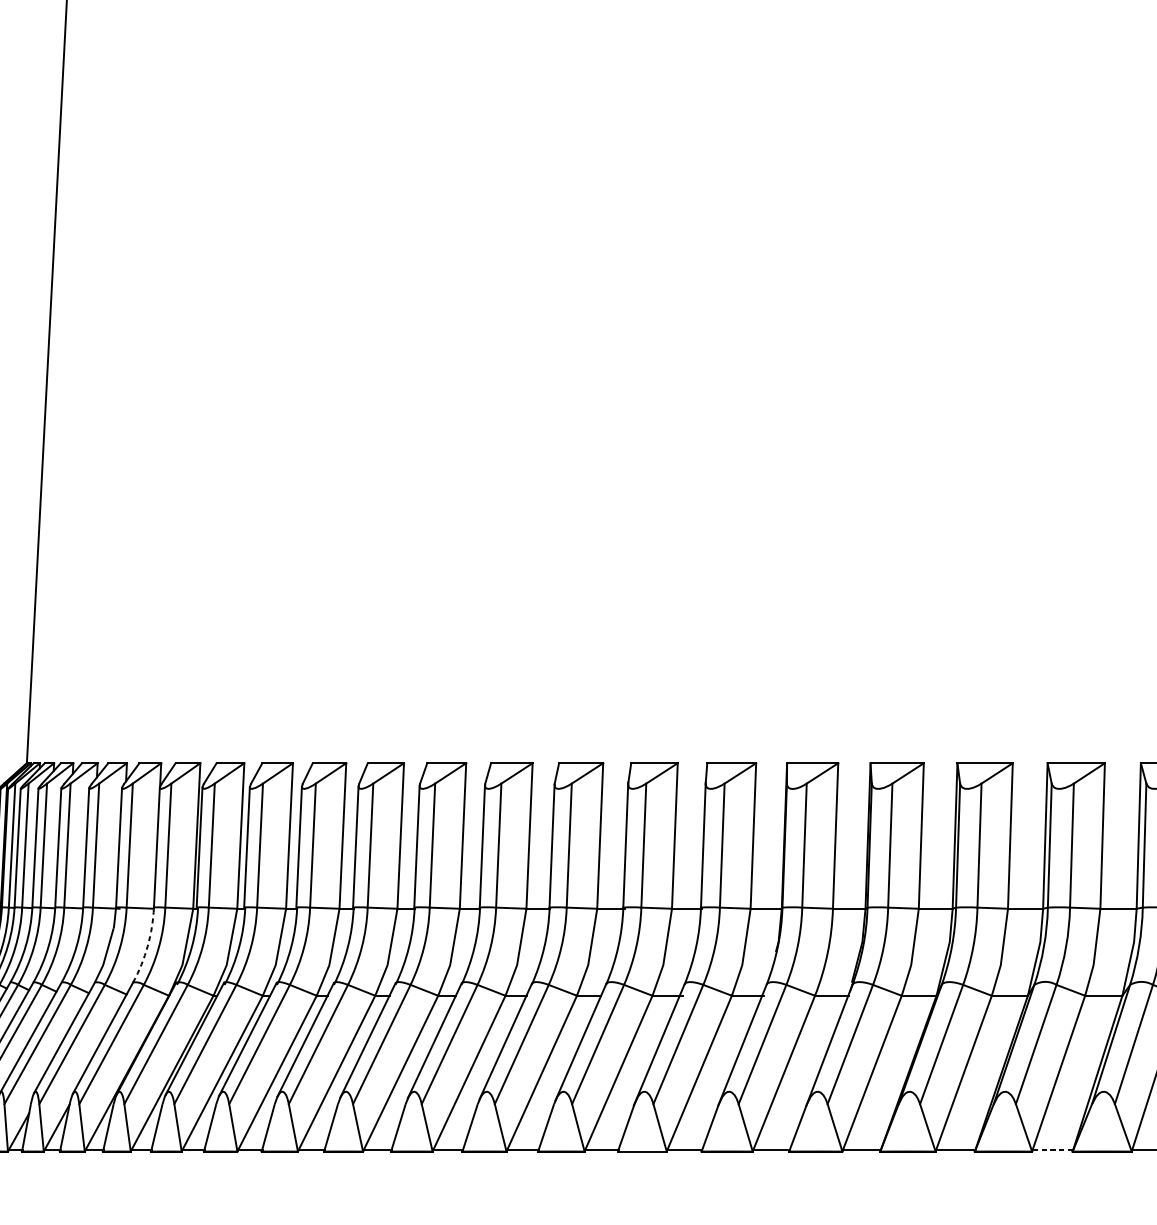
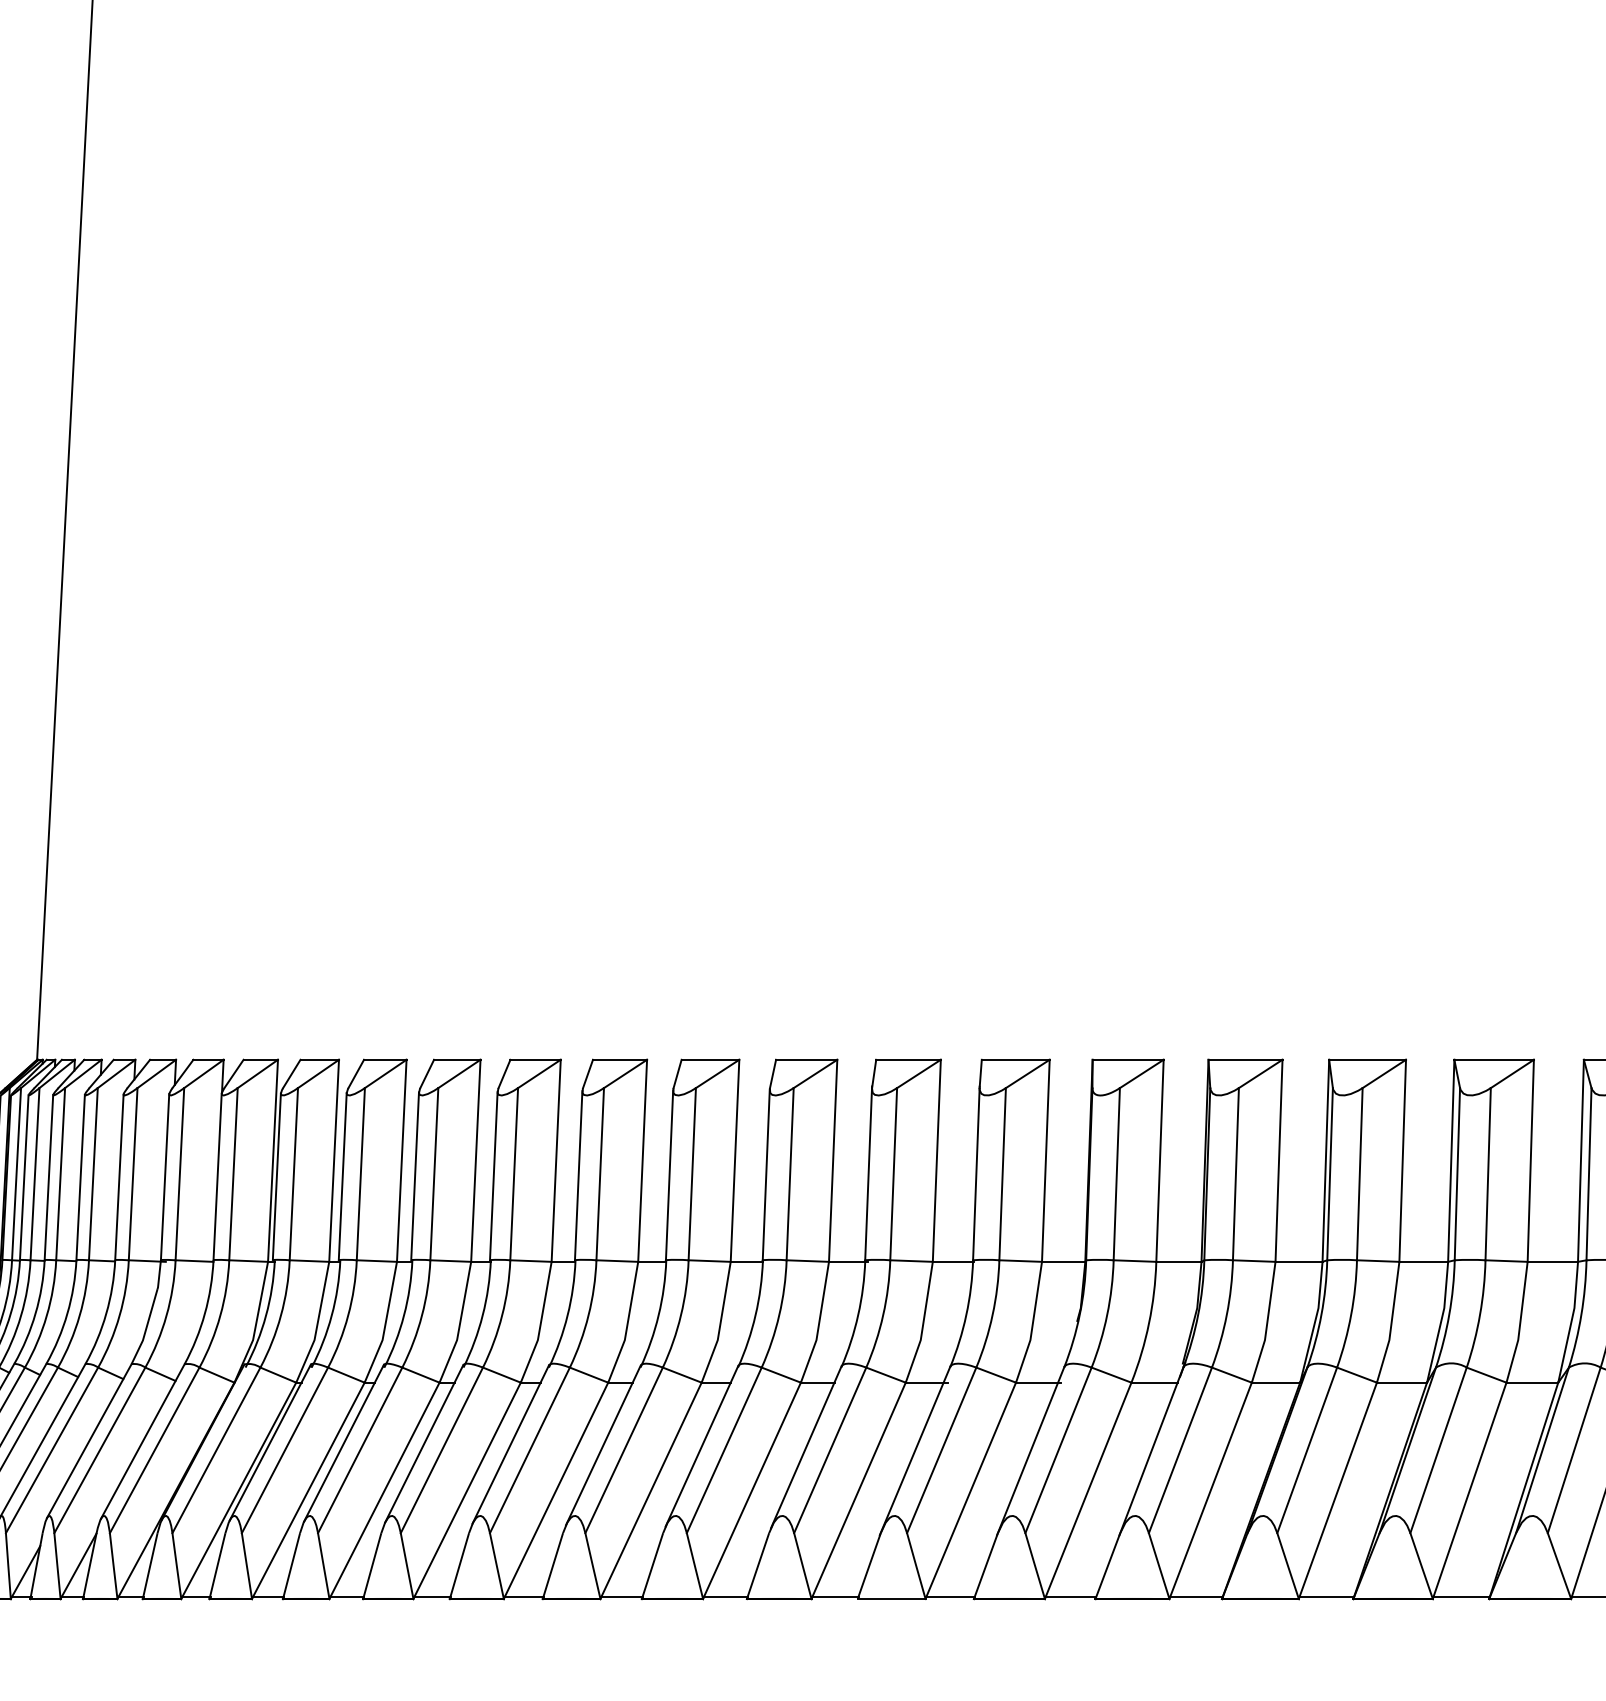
arc: (147, 945) -> (204, 1313), dashed -> solid
line: (1053, 1149) -> (1462, 1596), dashed -> solid

